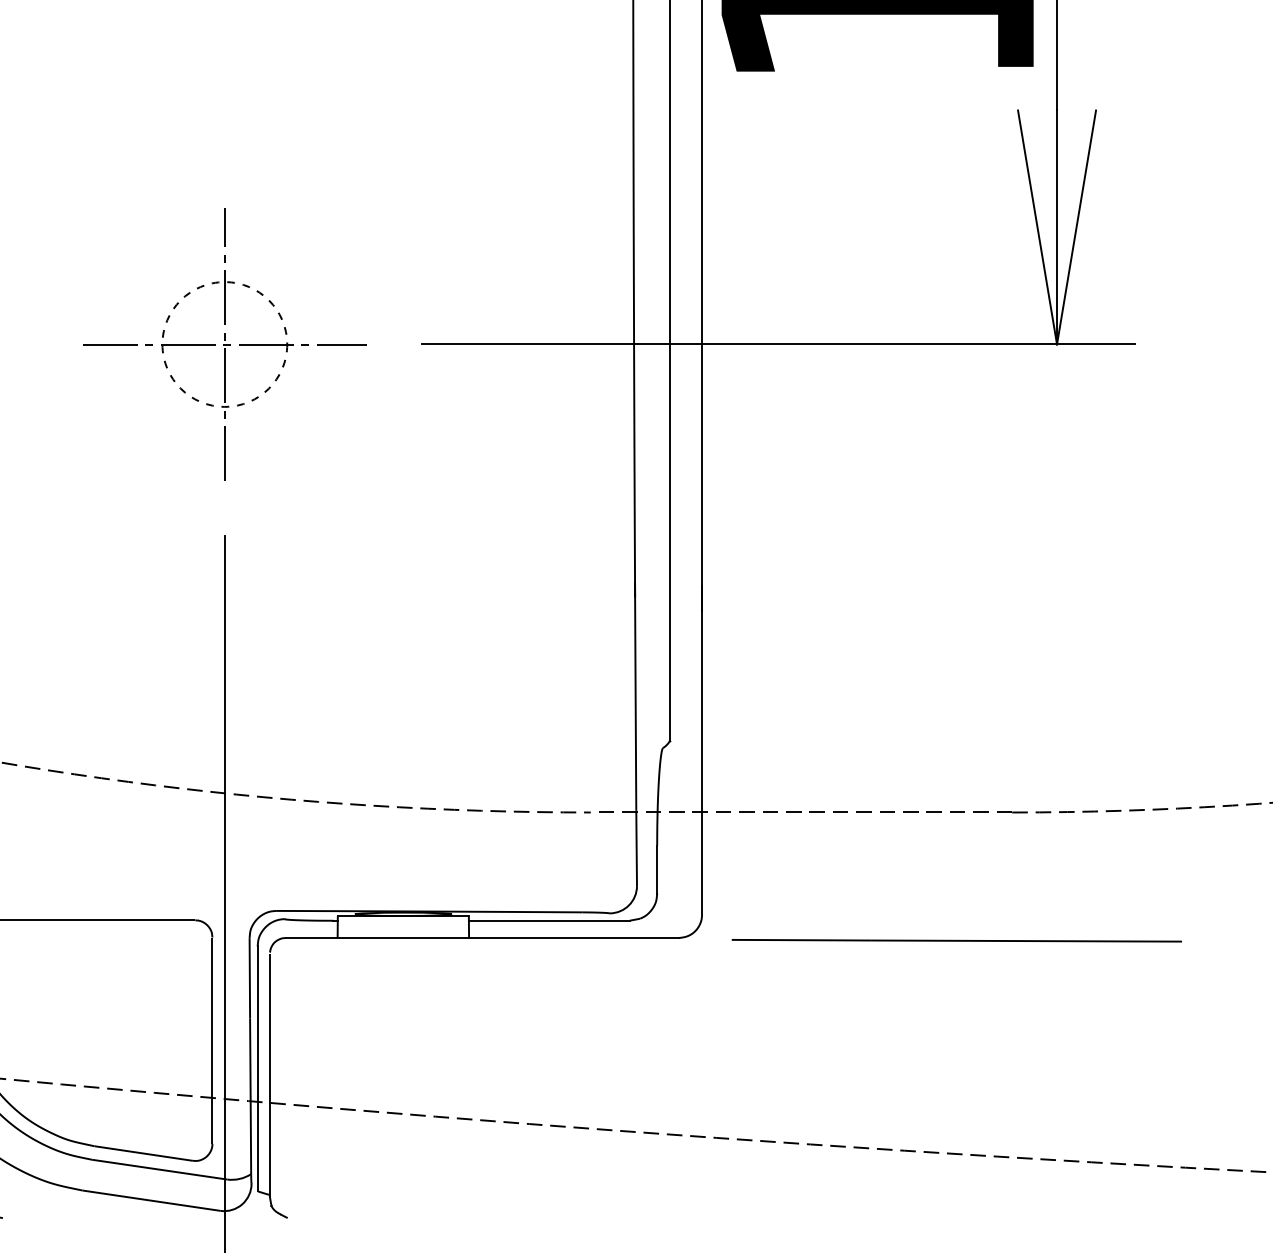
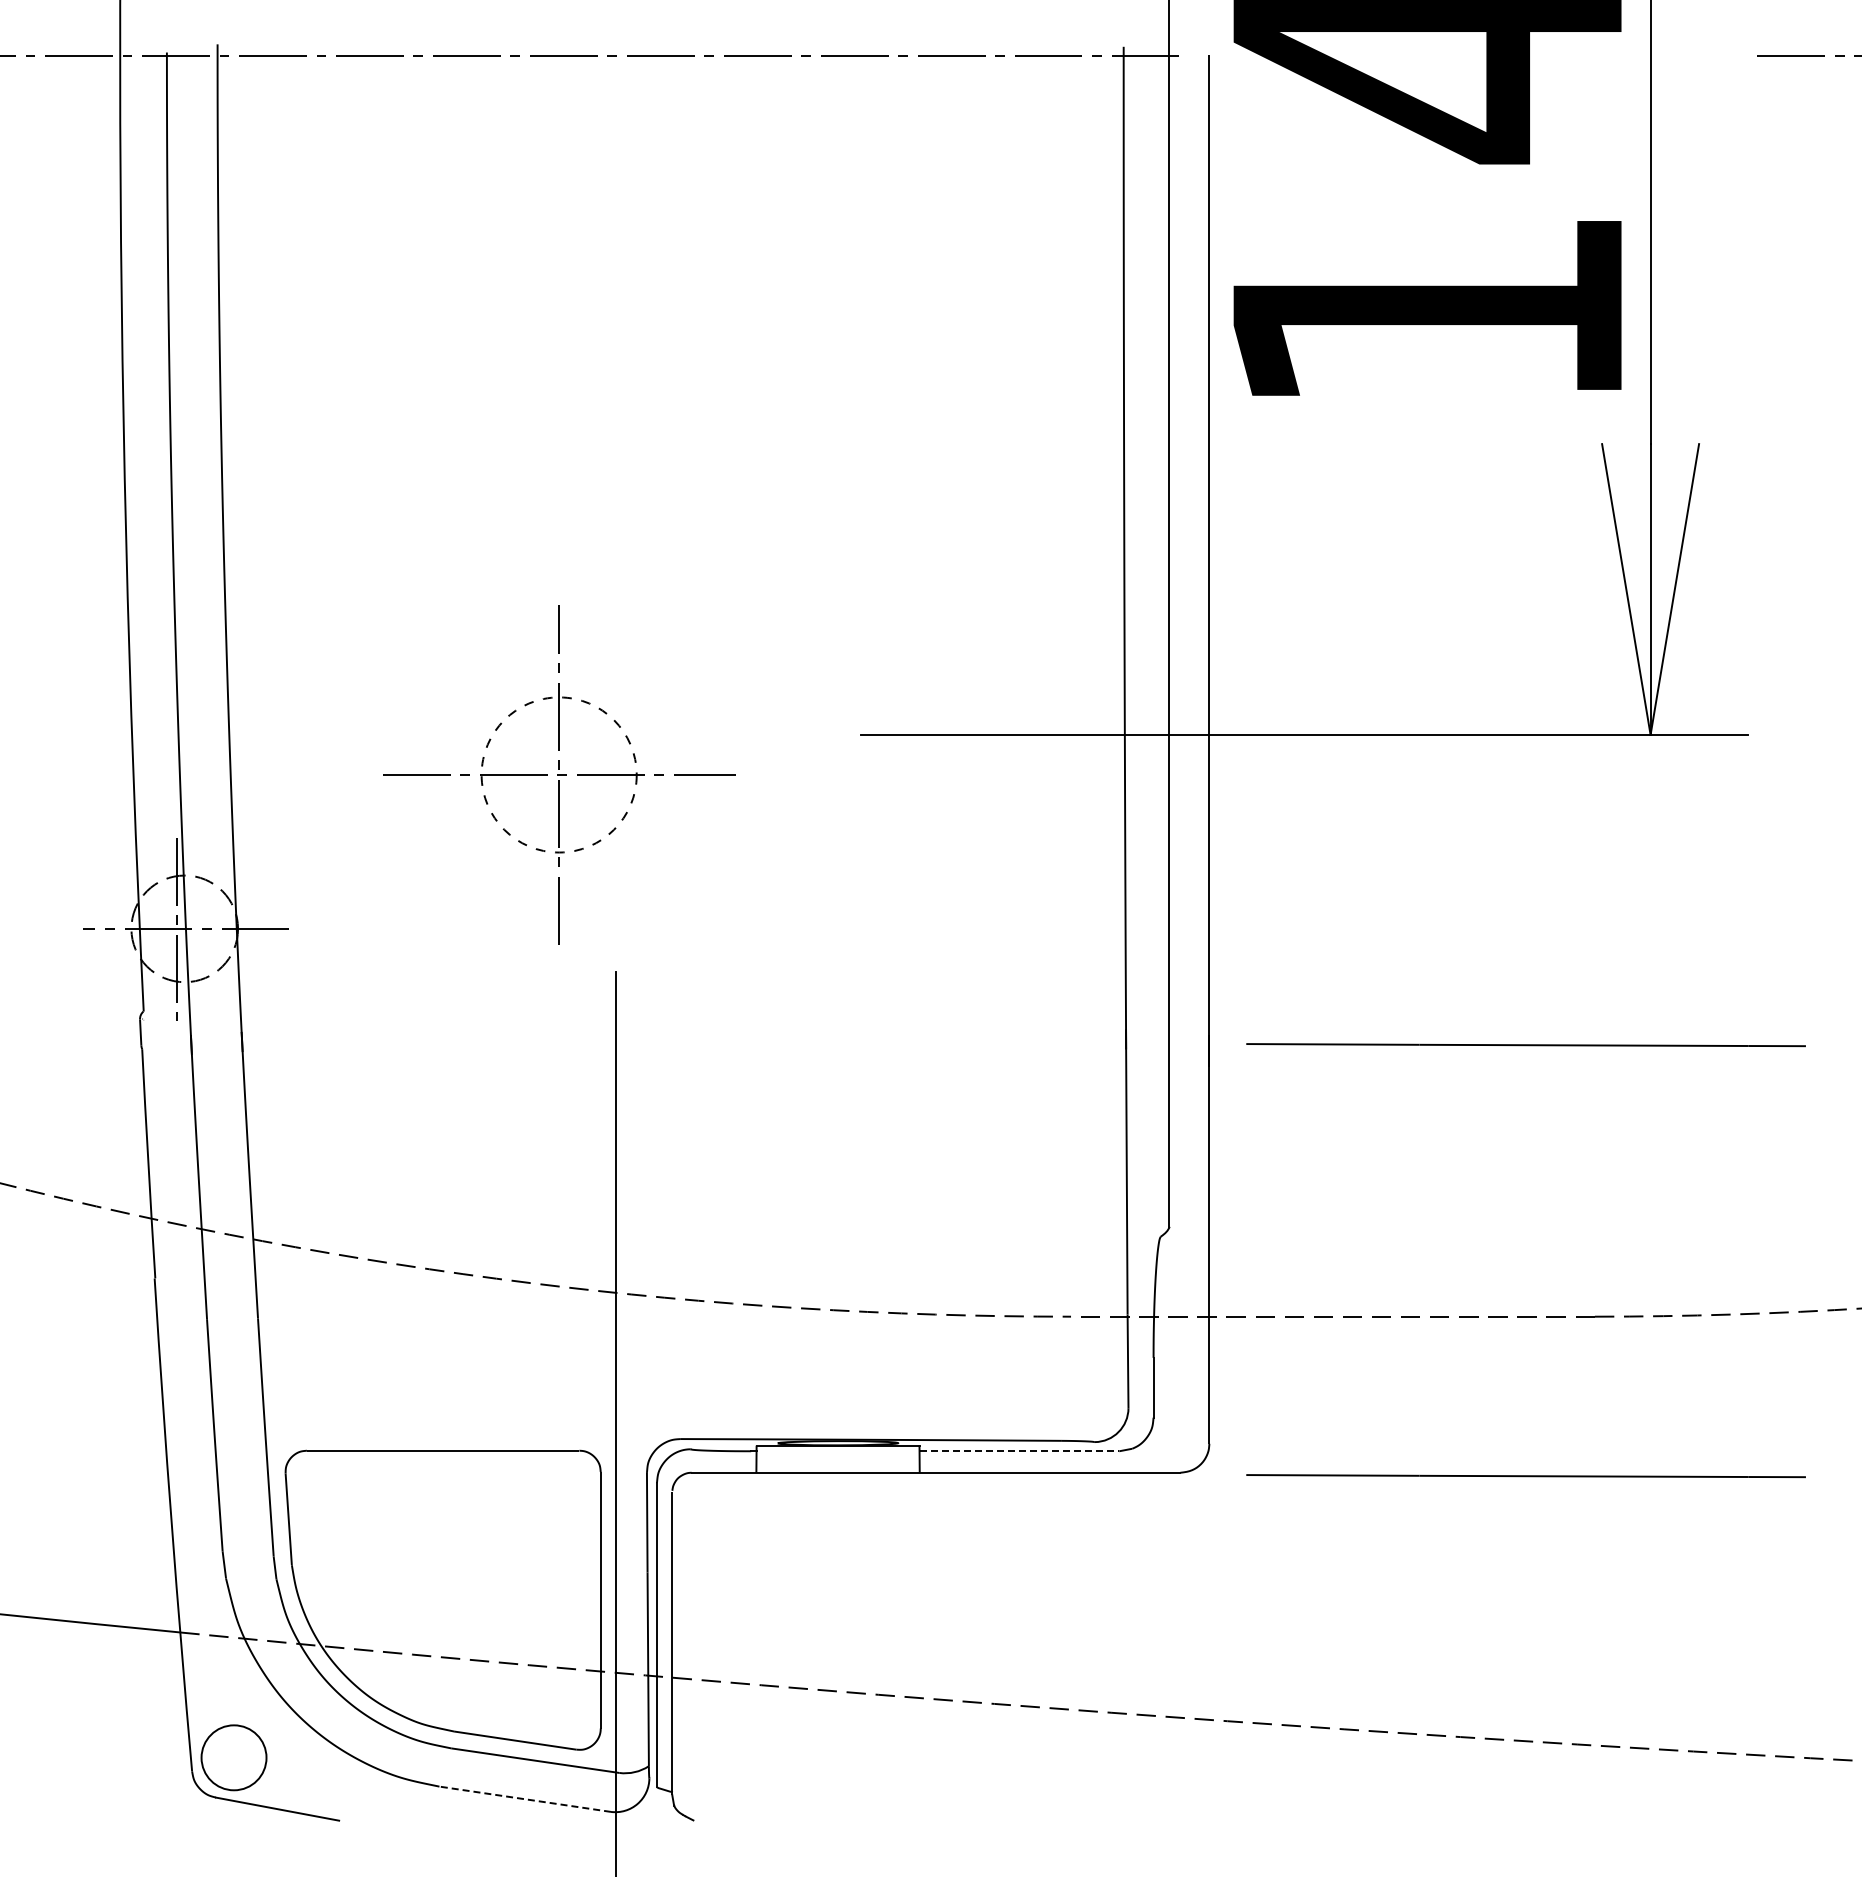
part: (225, 344) -> (559, 774), moved
line: (956, 594) -> (1525, 1045), added
line: (549, 920) -> (1019, 1451), solid -> dashed
line: (151, 1200) -> (525, 1799), solid -> dashed

